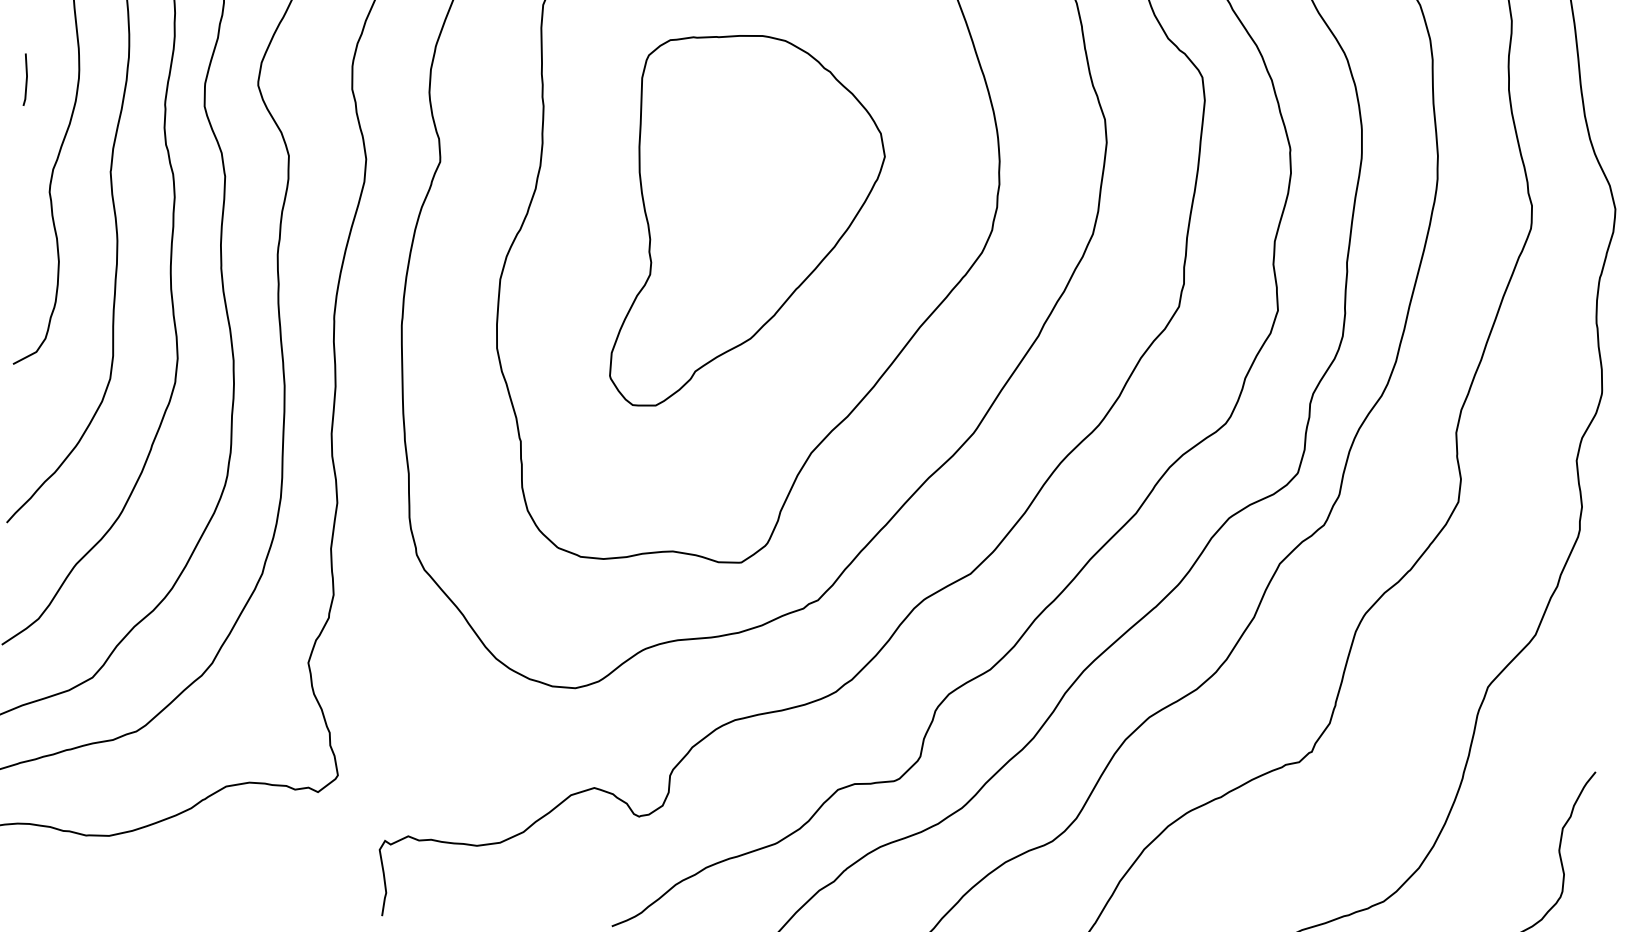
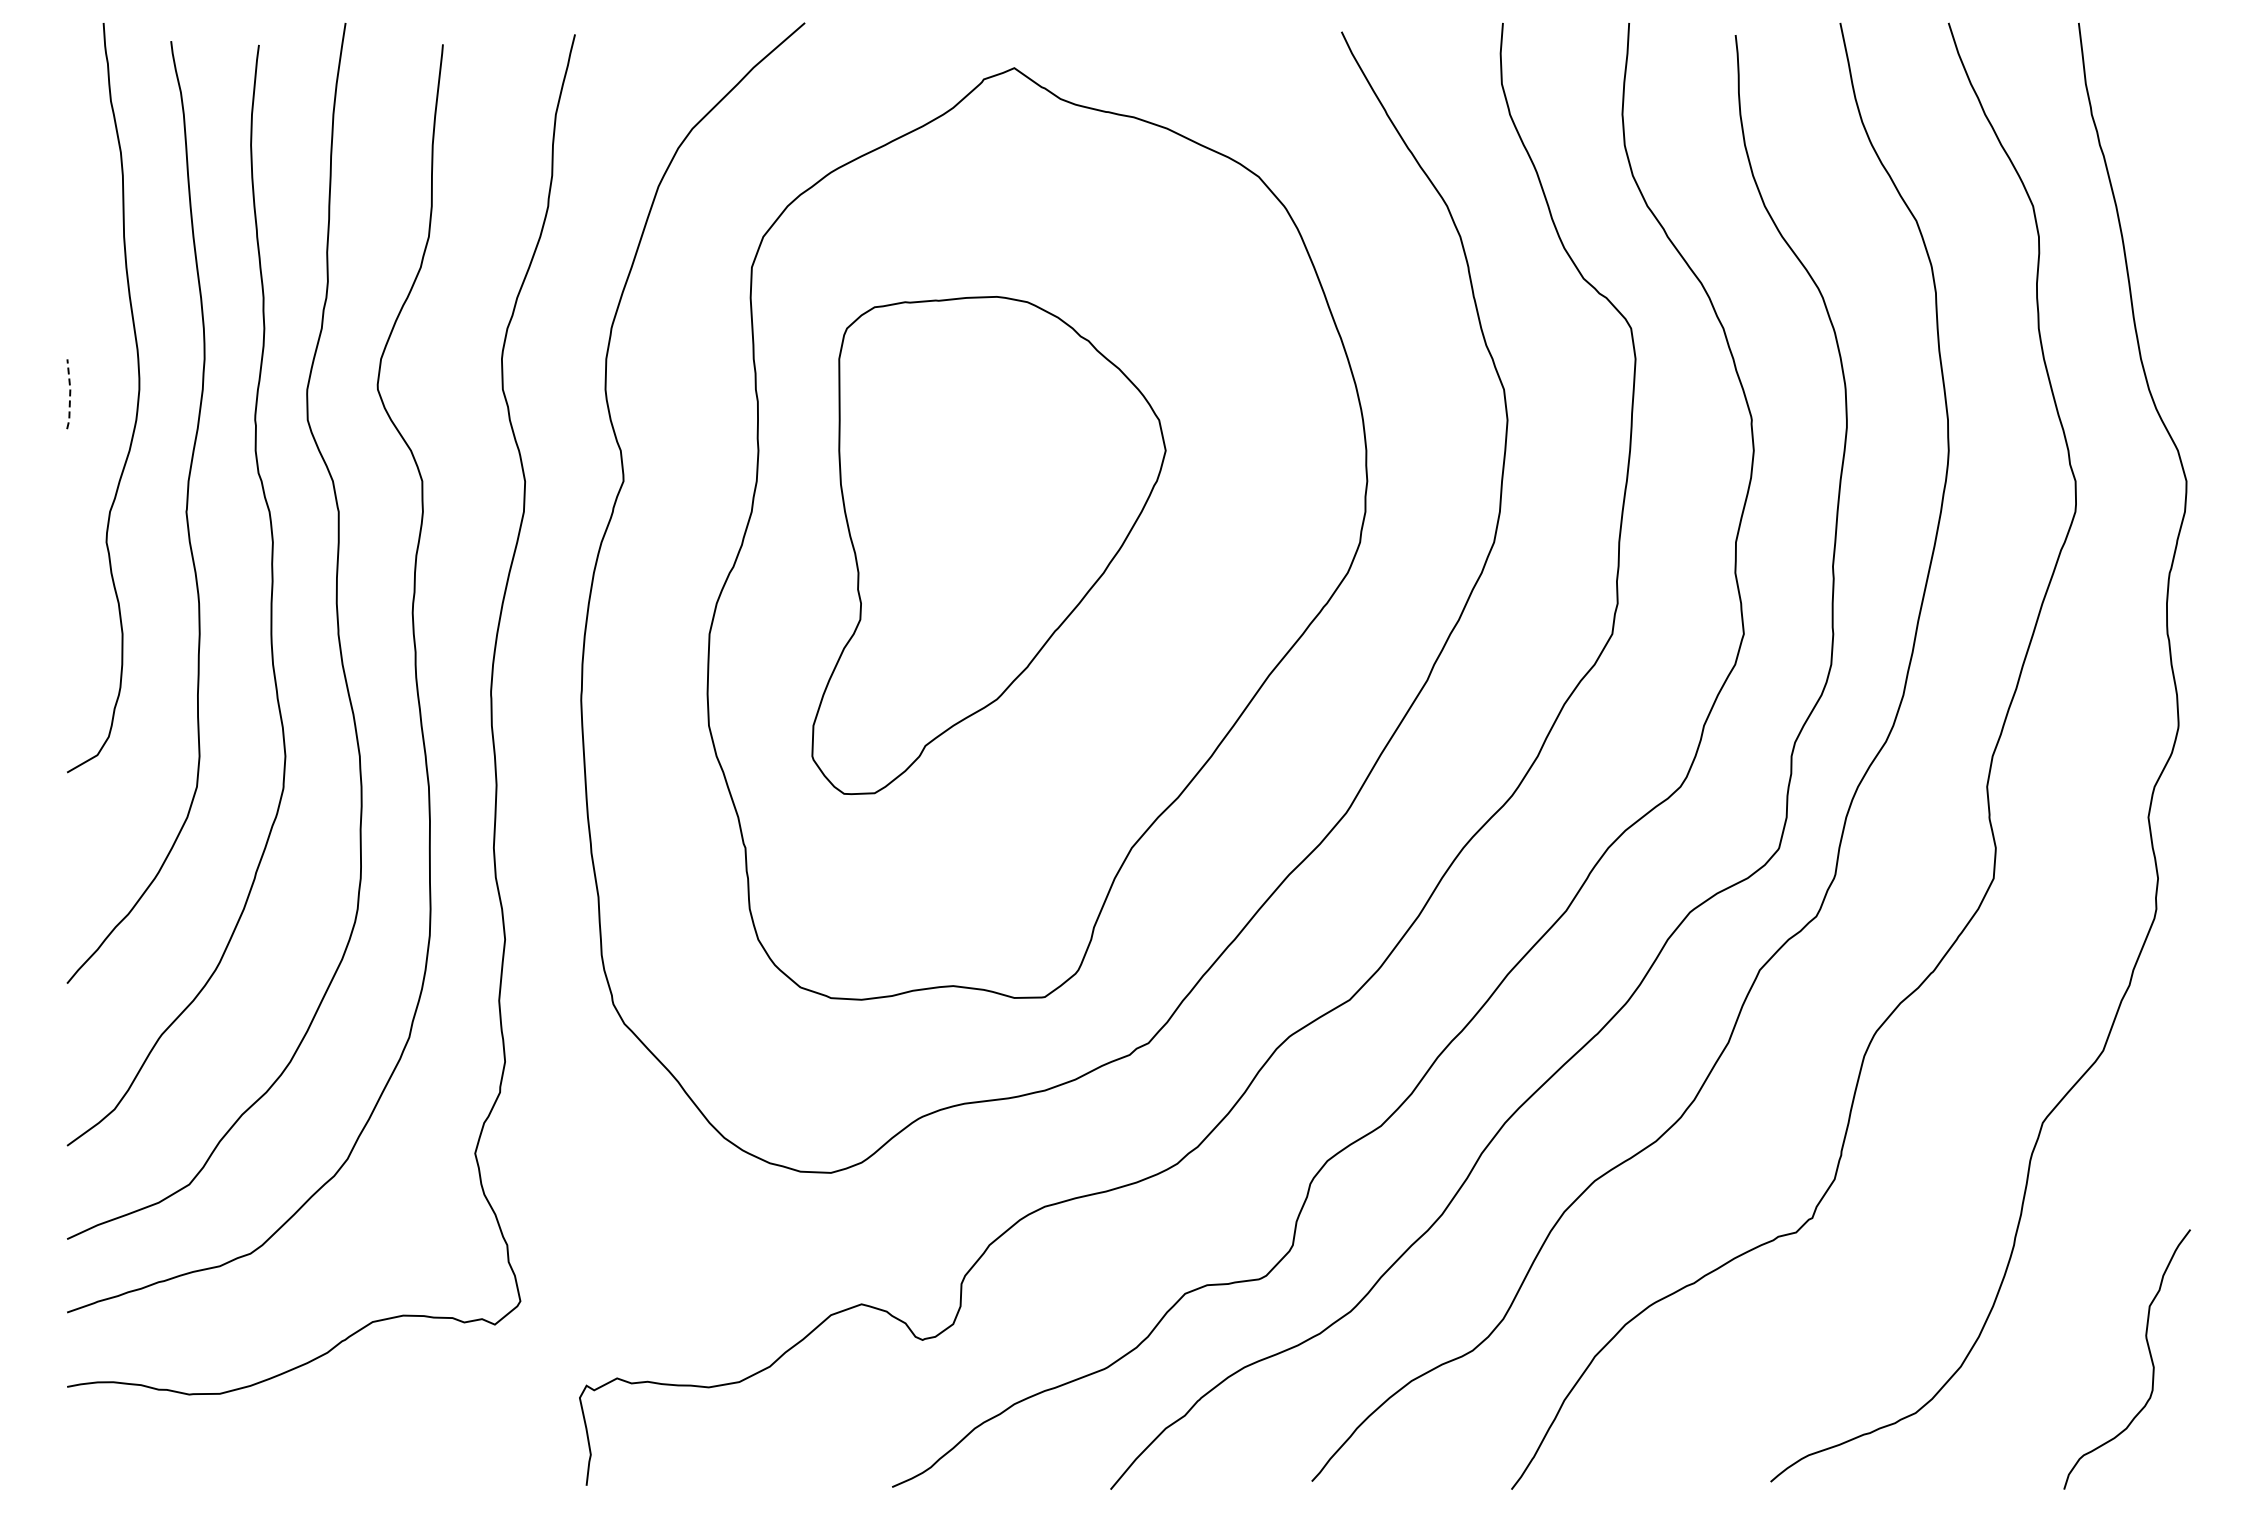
line: (27, 80) -> (70, 394), solid -> dashed
part: (748, 222) -> (988, 545), moved

